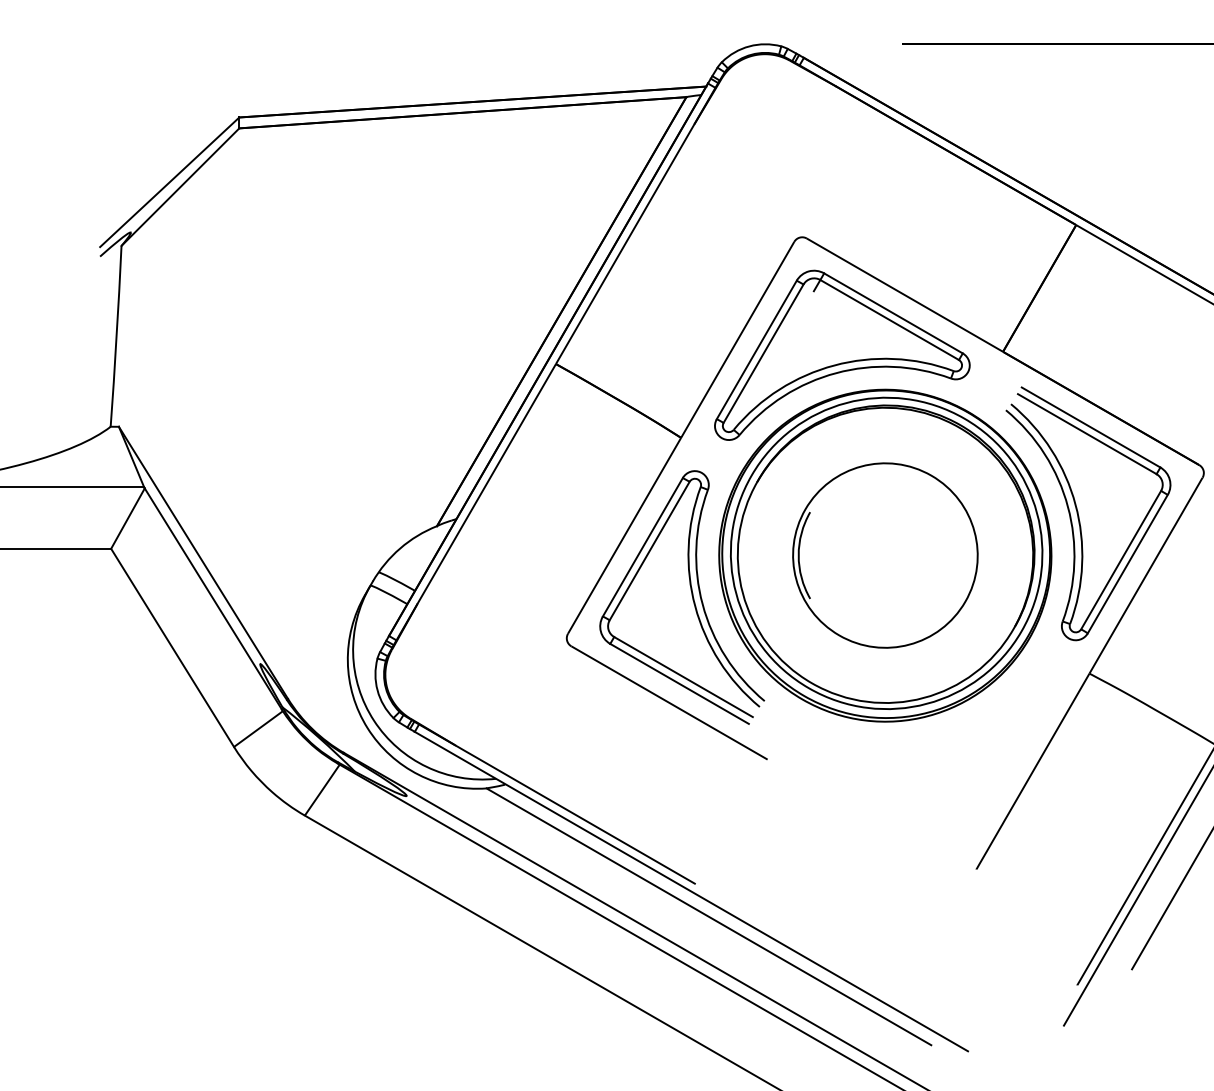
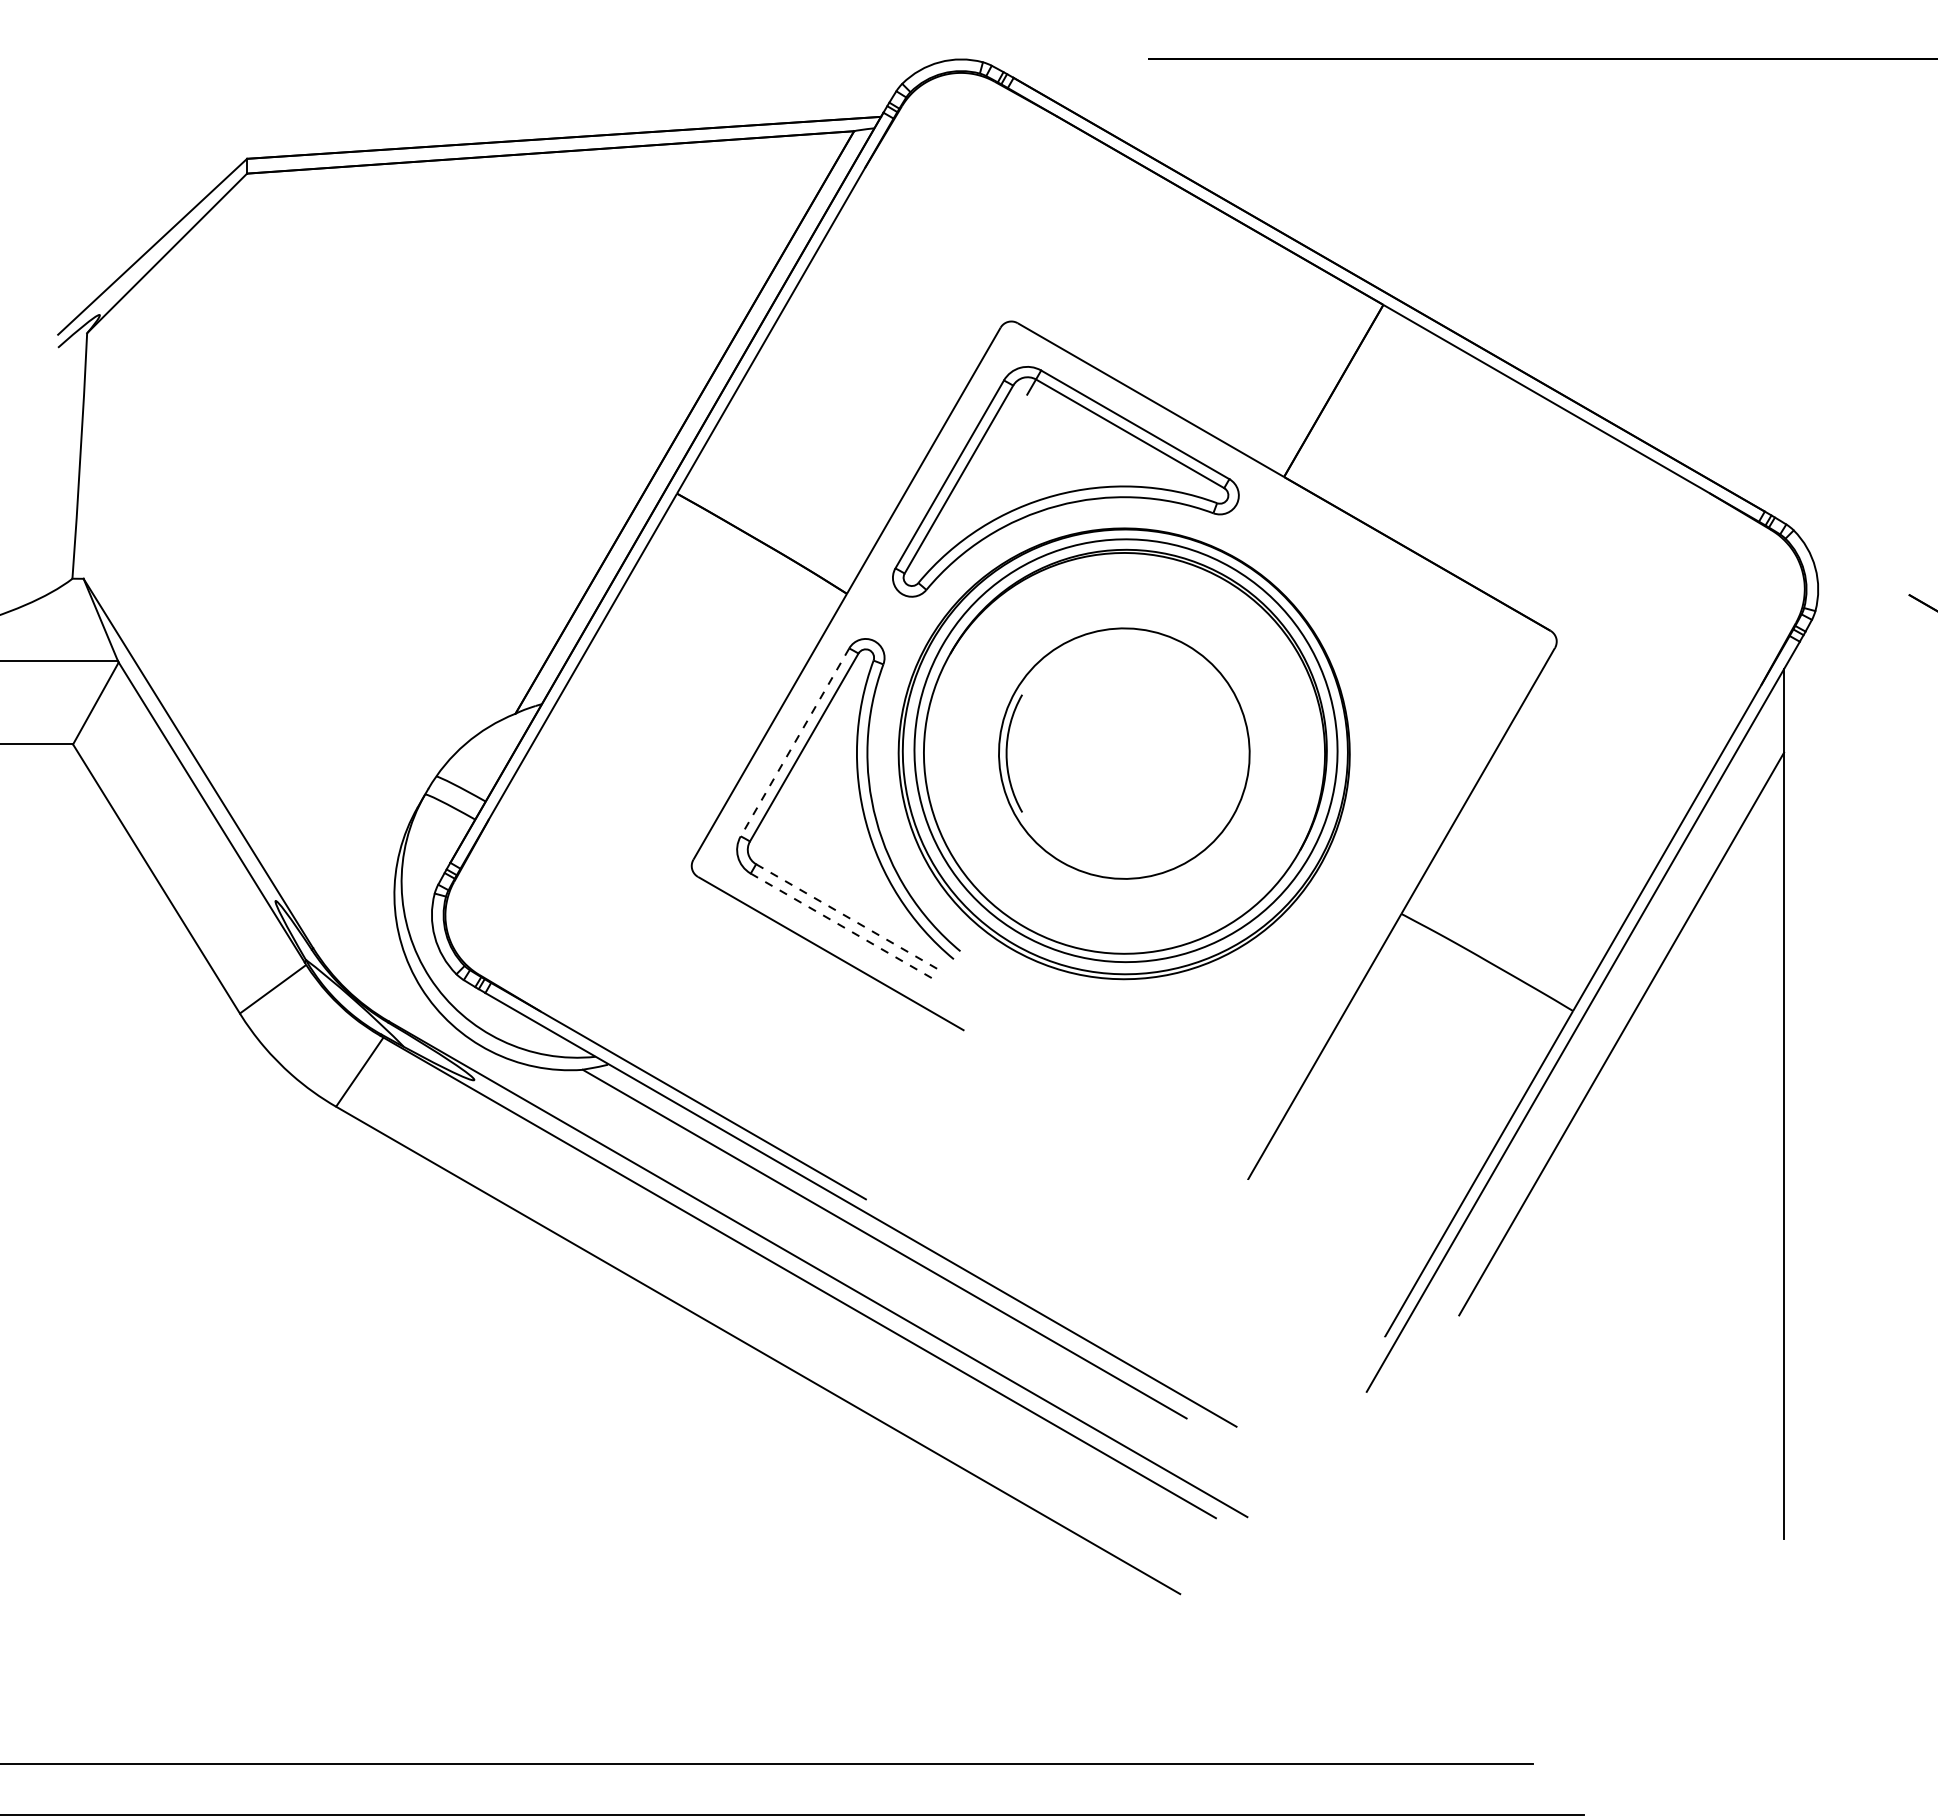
part: (1079, 516) -> (1387, 700), removed
line: (643, 547) -> (795, 742), solid -> dashed
line: (683, 676) -> (850, 918), solid -> dashed
line: (679, 683) -> (844, 927), solid -> dashed

